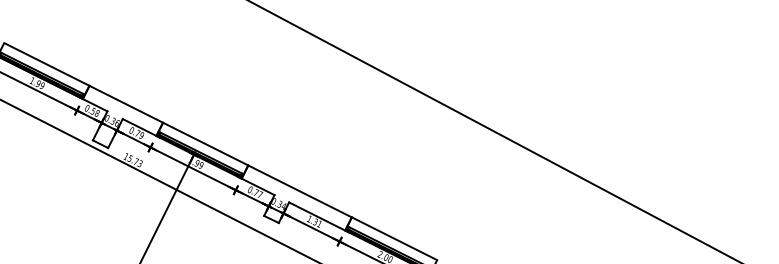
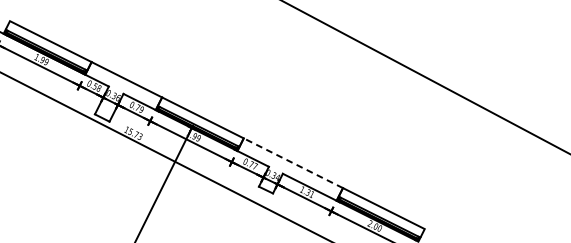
line: (300, 191) -> (293, 163), solid -> dashed

